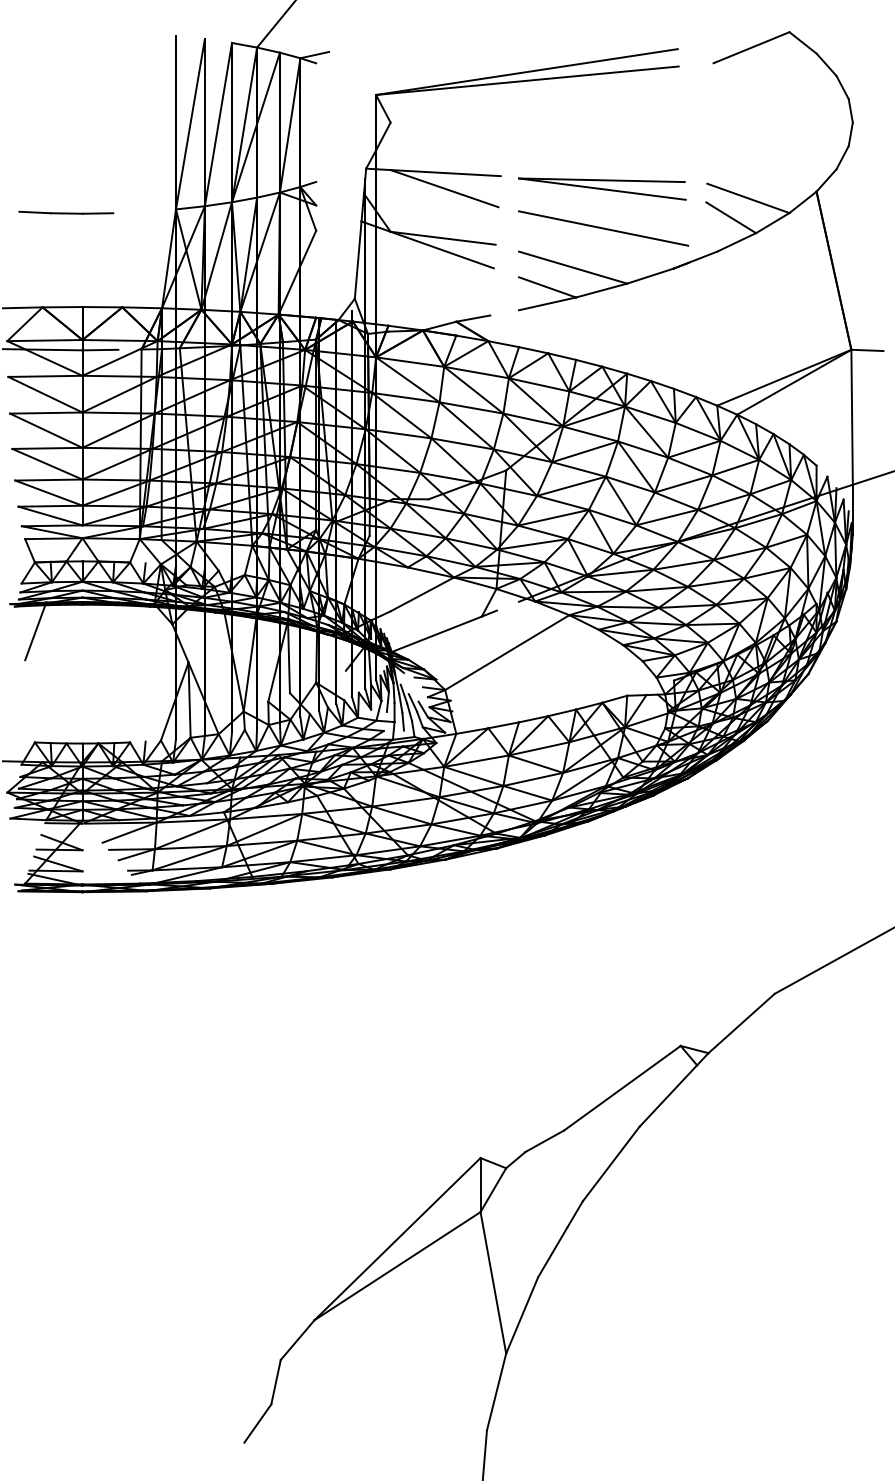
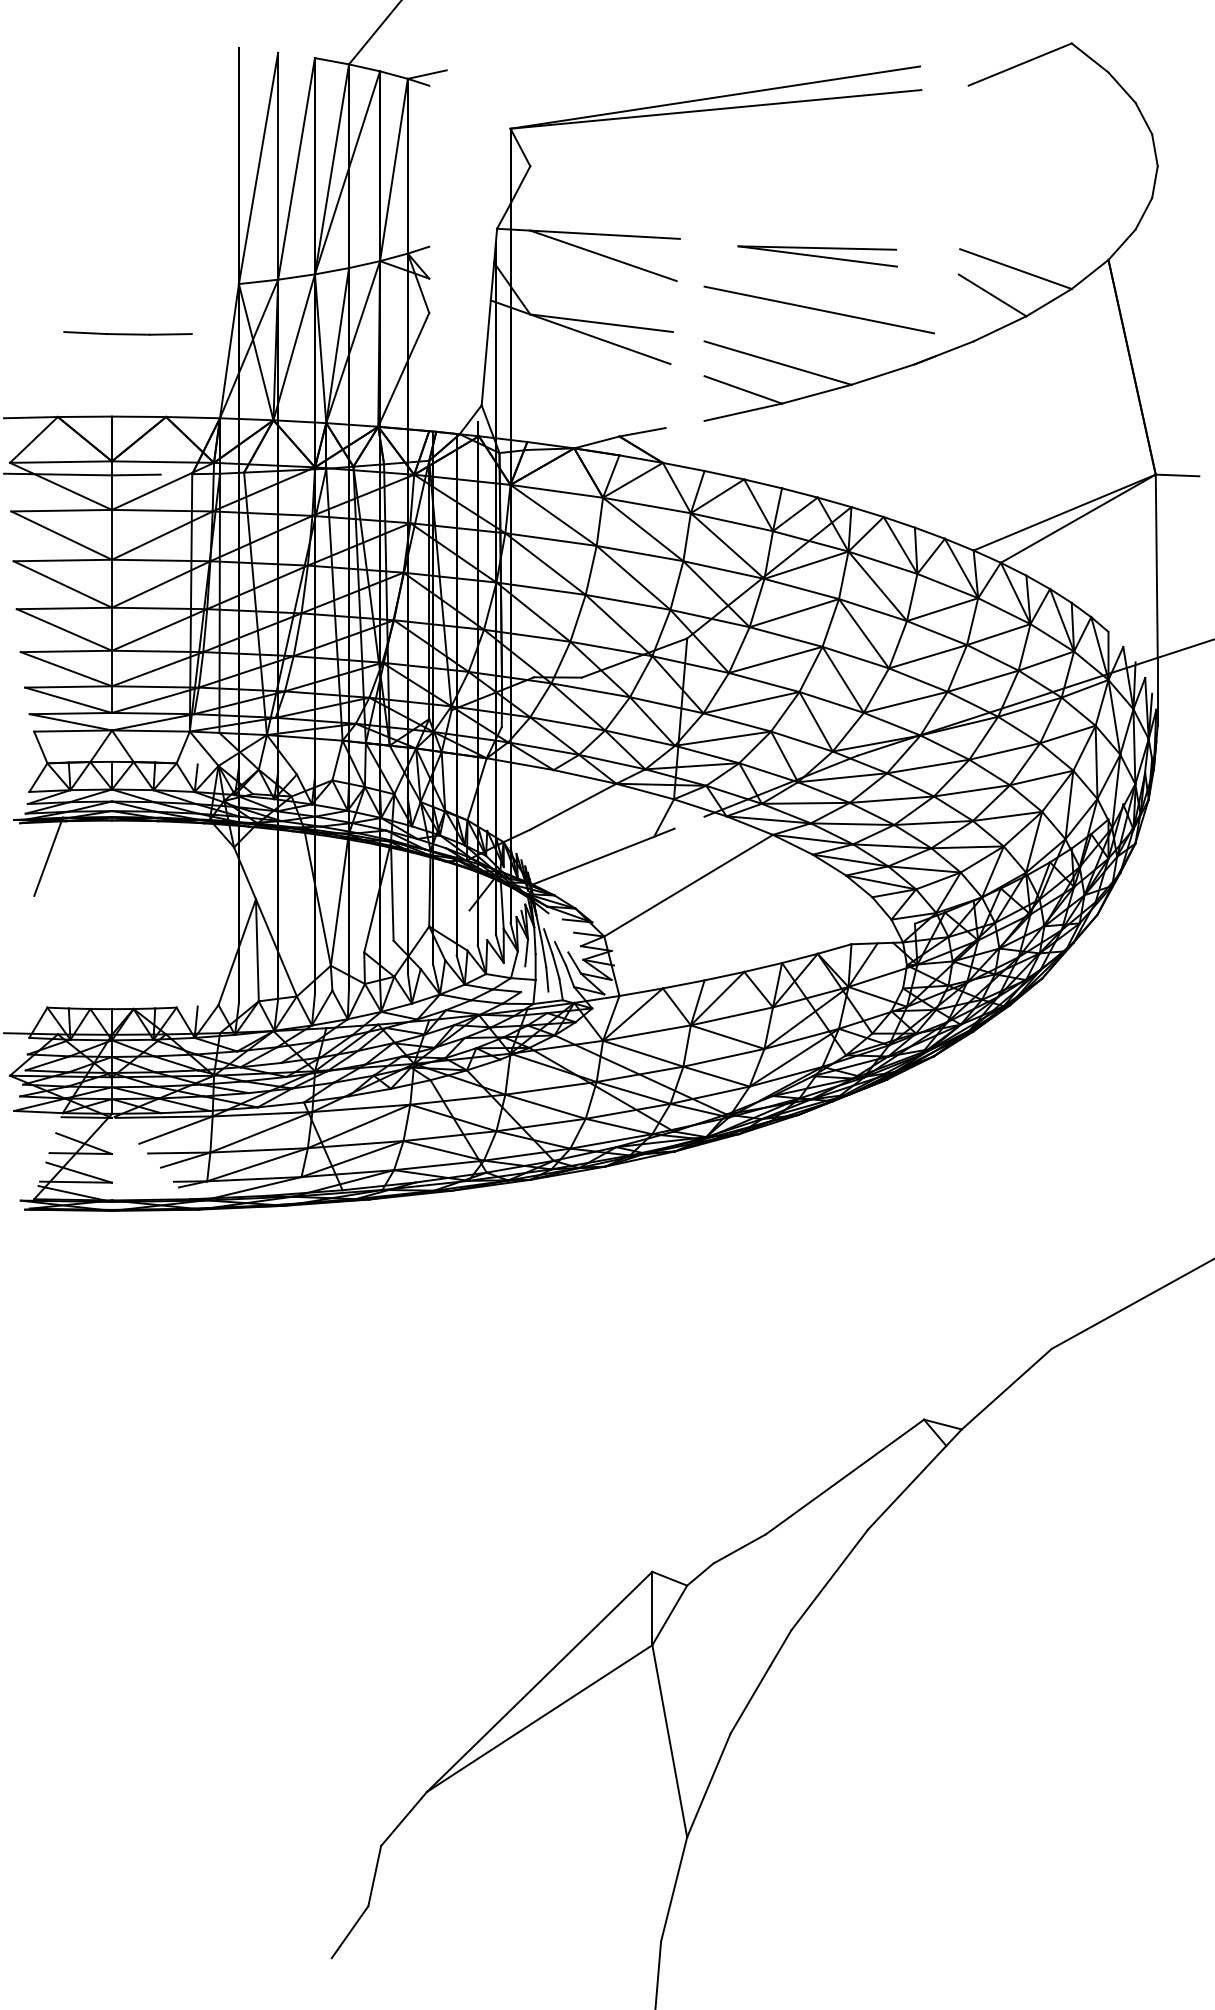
part: (602, 188) -> (817, 255), size x0.7
line: (66, 212) -> (128, 333), moved

